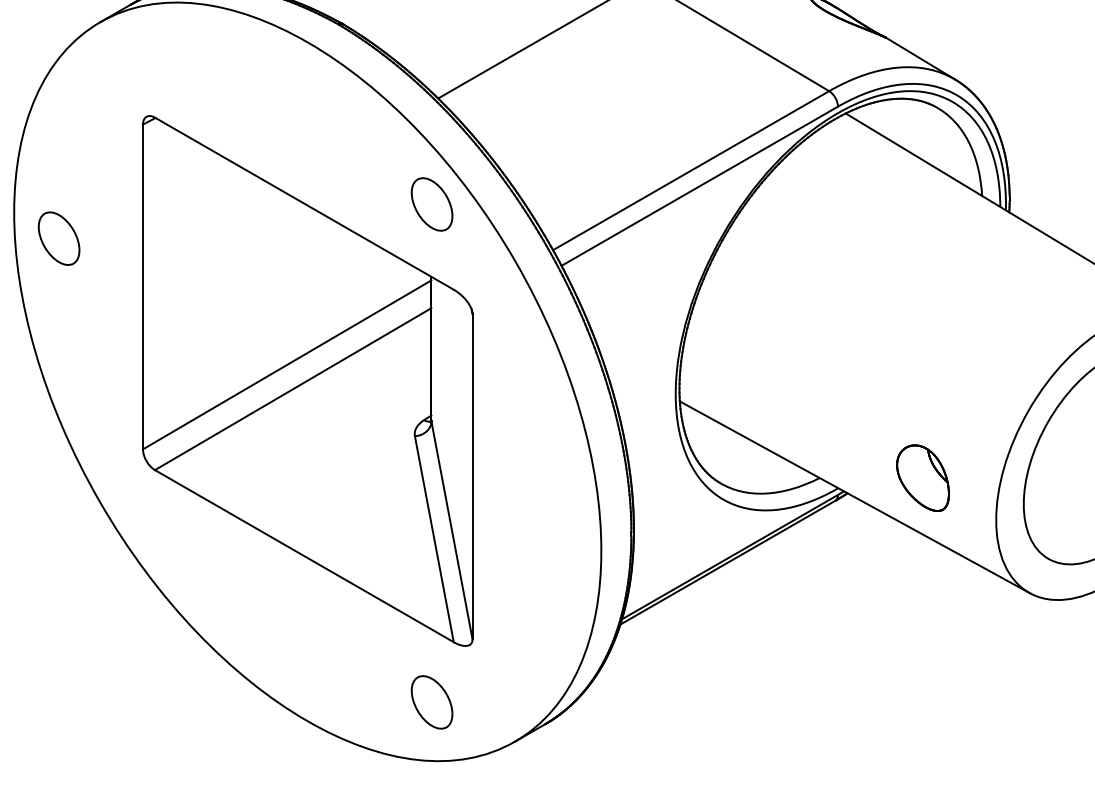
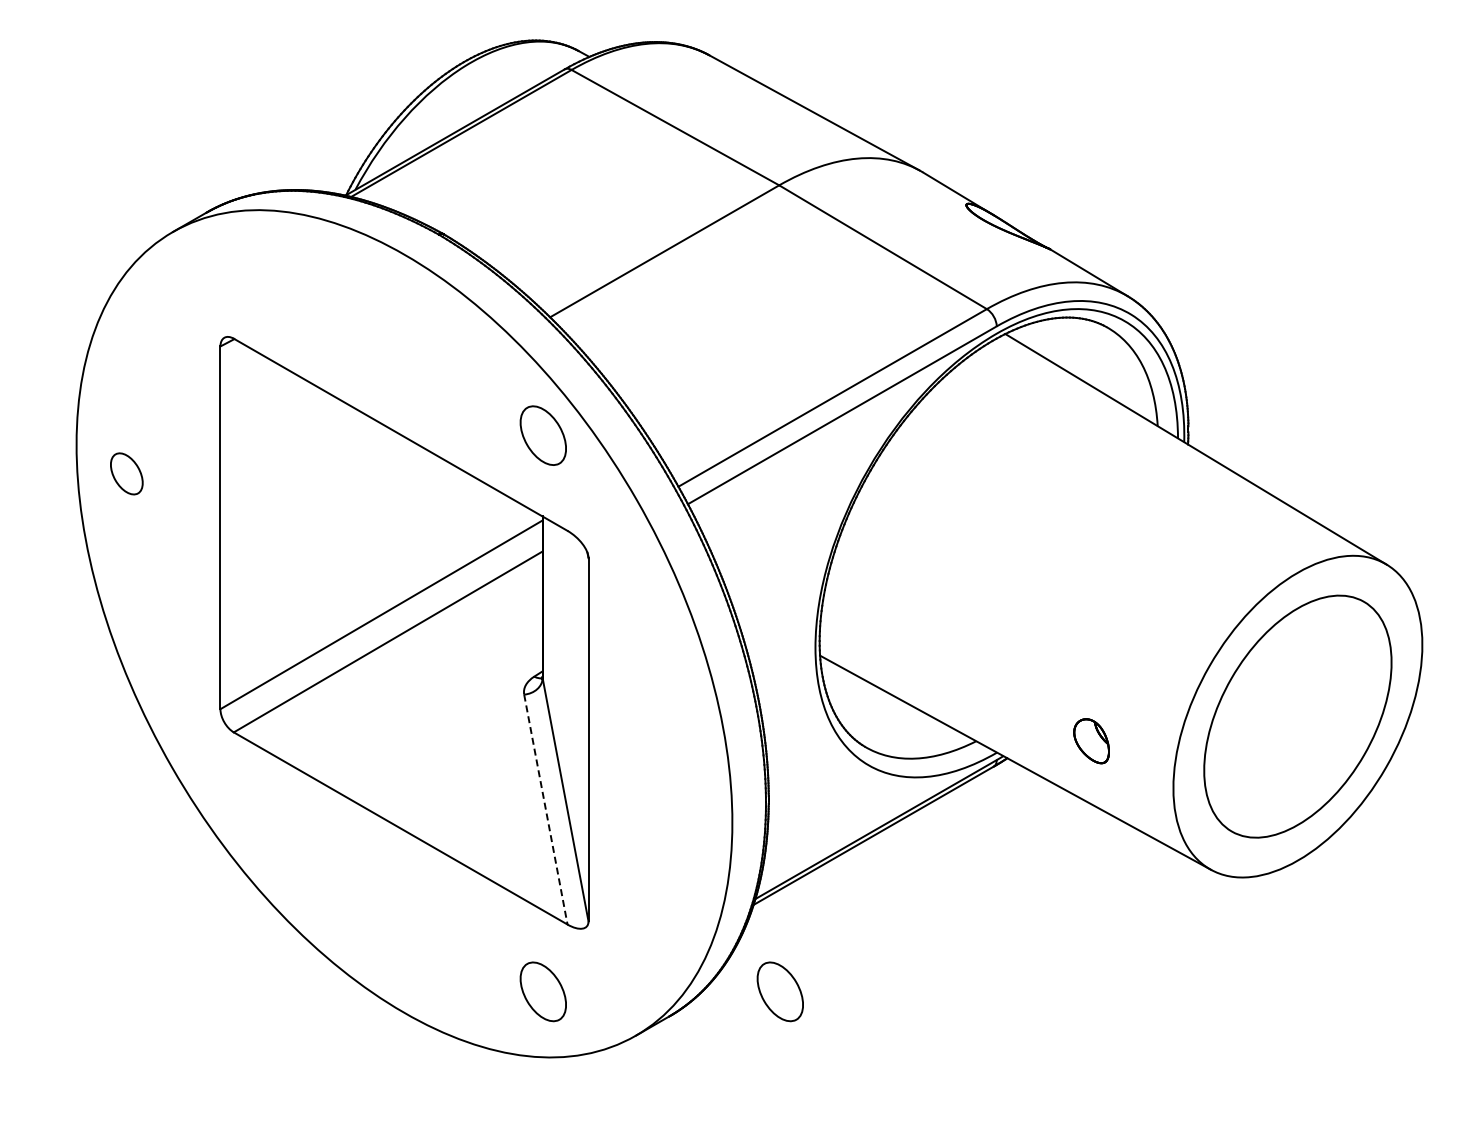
part: (58, 238) -> (126, 473), size x0.7
part: (922, 477) -> (1091, 740), size x0.6
line: (434, 539) -> (545, 809), solid -> dashed
part: (643, 702) -> (779, 991), added

